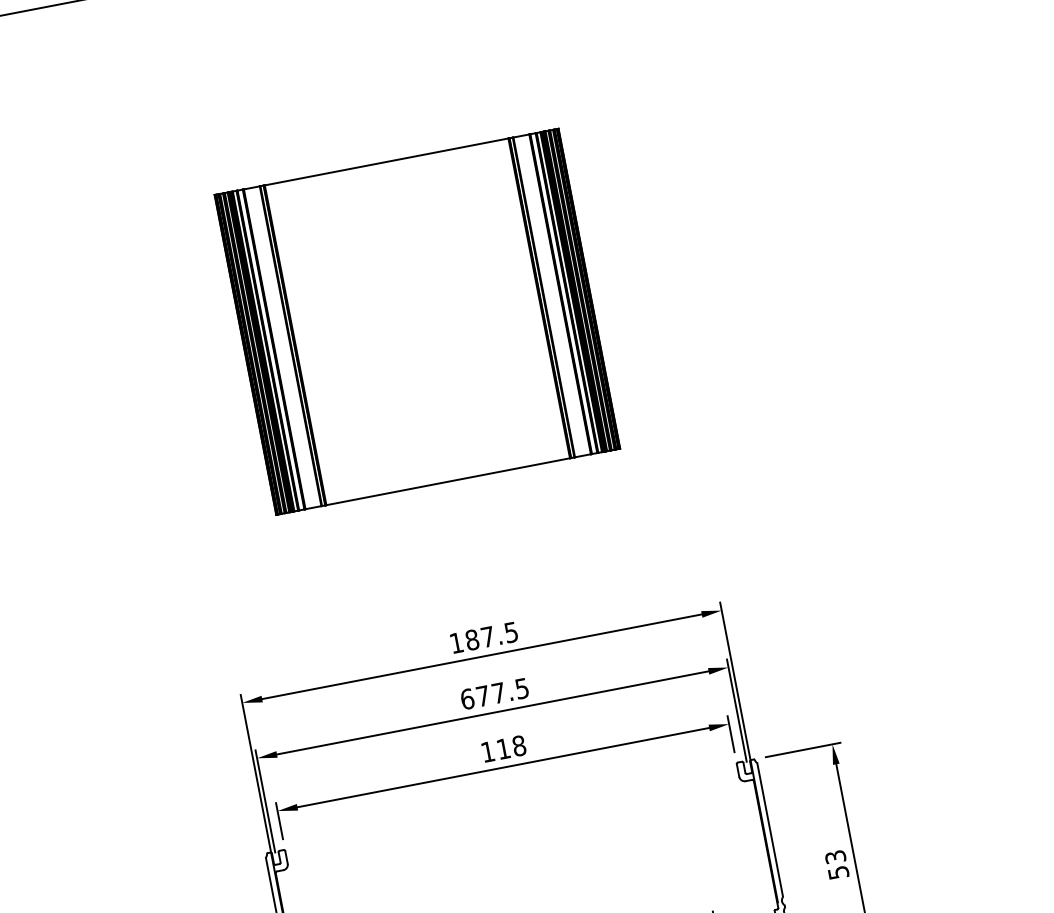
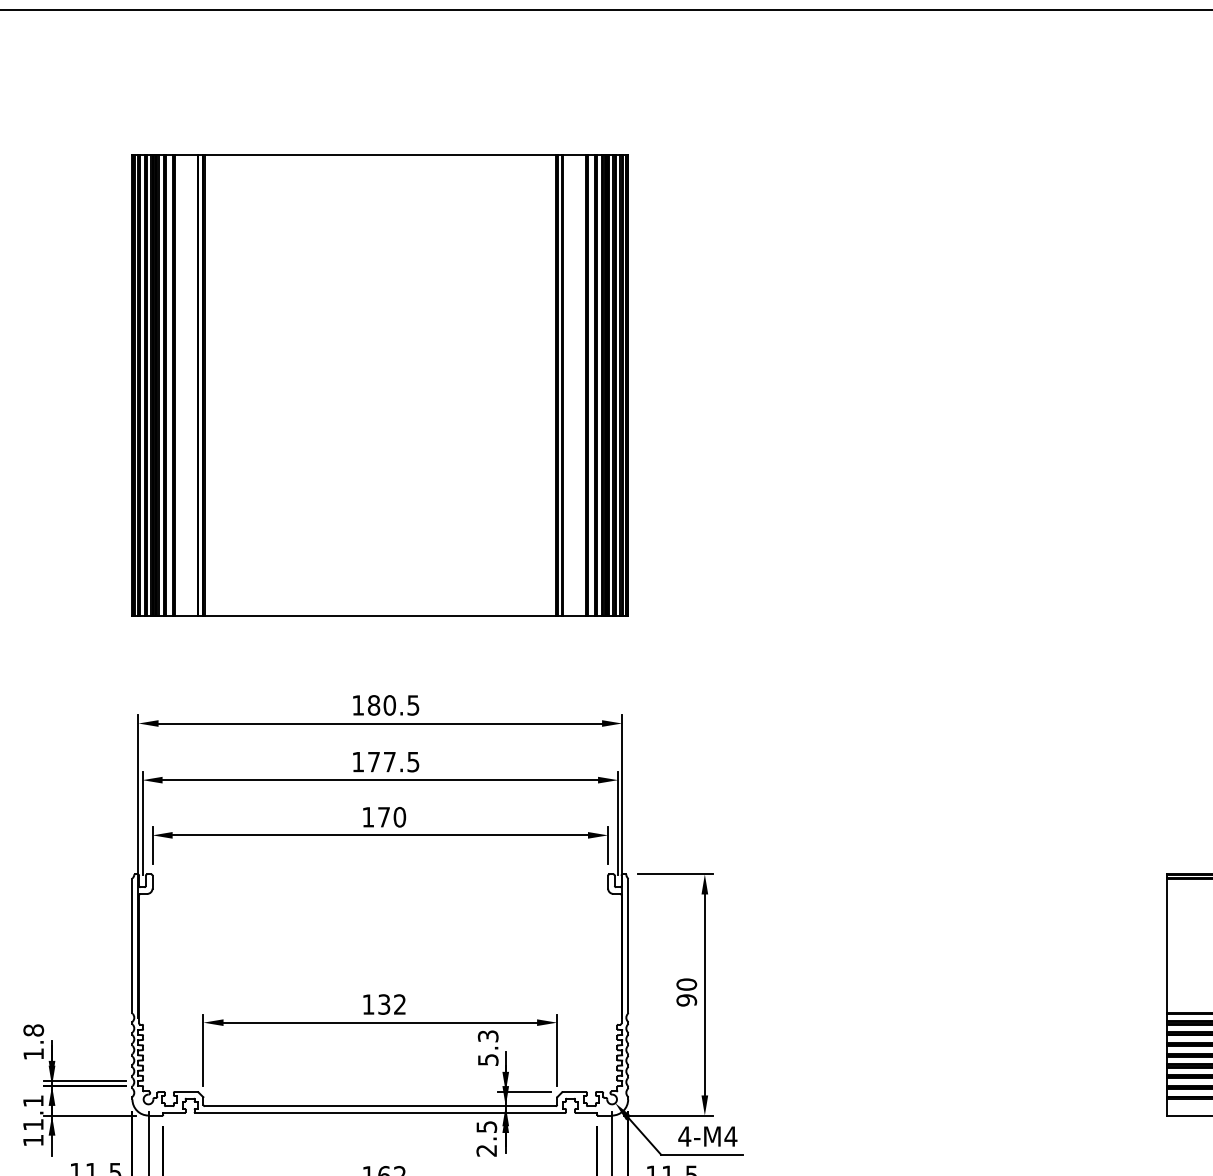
part: (416, 321) -> (379, 385), size x1.43
text: (487, 637) -> (389, 705), 187.5 -> 180.5
text: (467, 698) -> (358, 761), 677.5 -> 177.5
text: (512, 747) -> (392, 817), 118 -> 170
text: (836, 864) -> (686, 992), 53 -> 90

